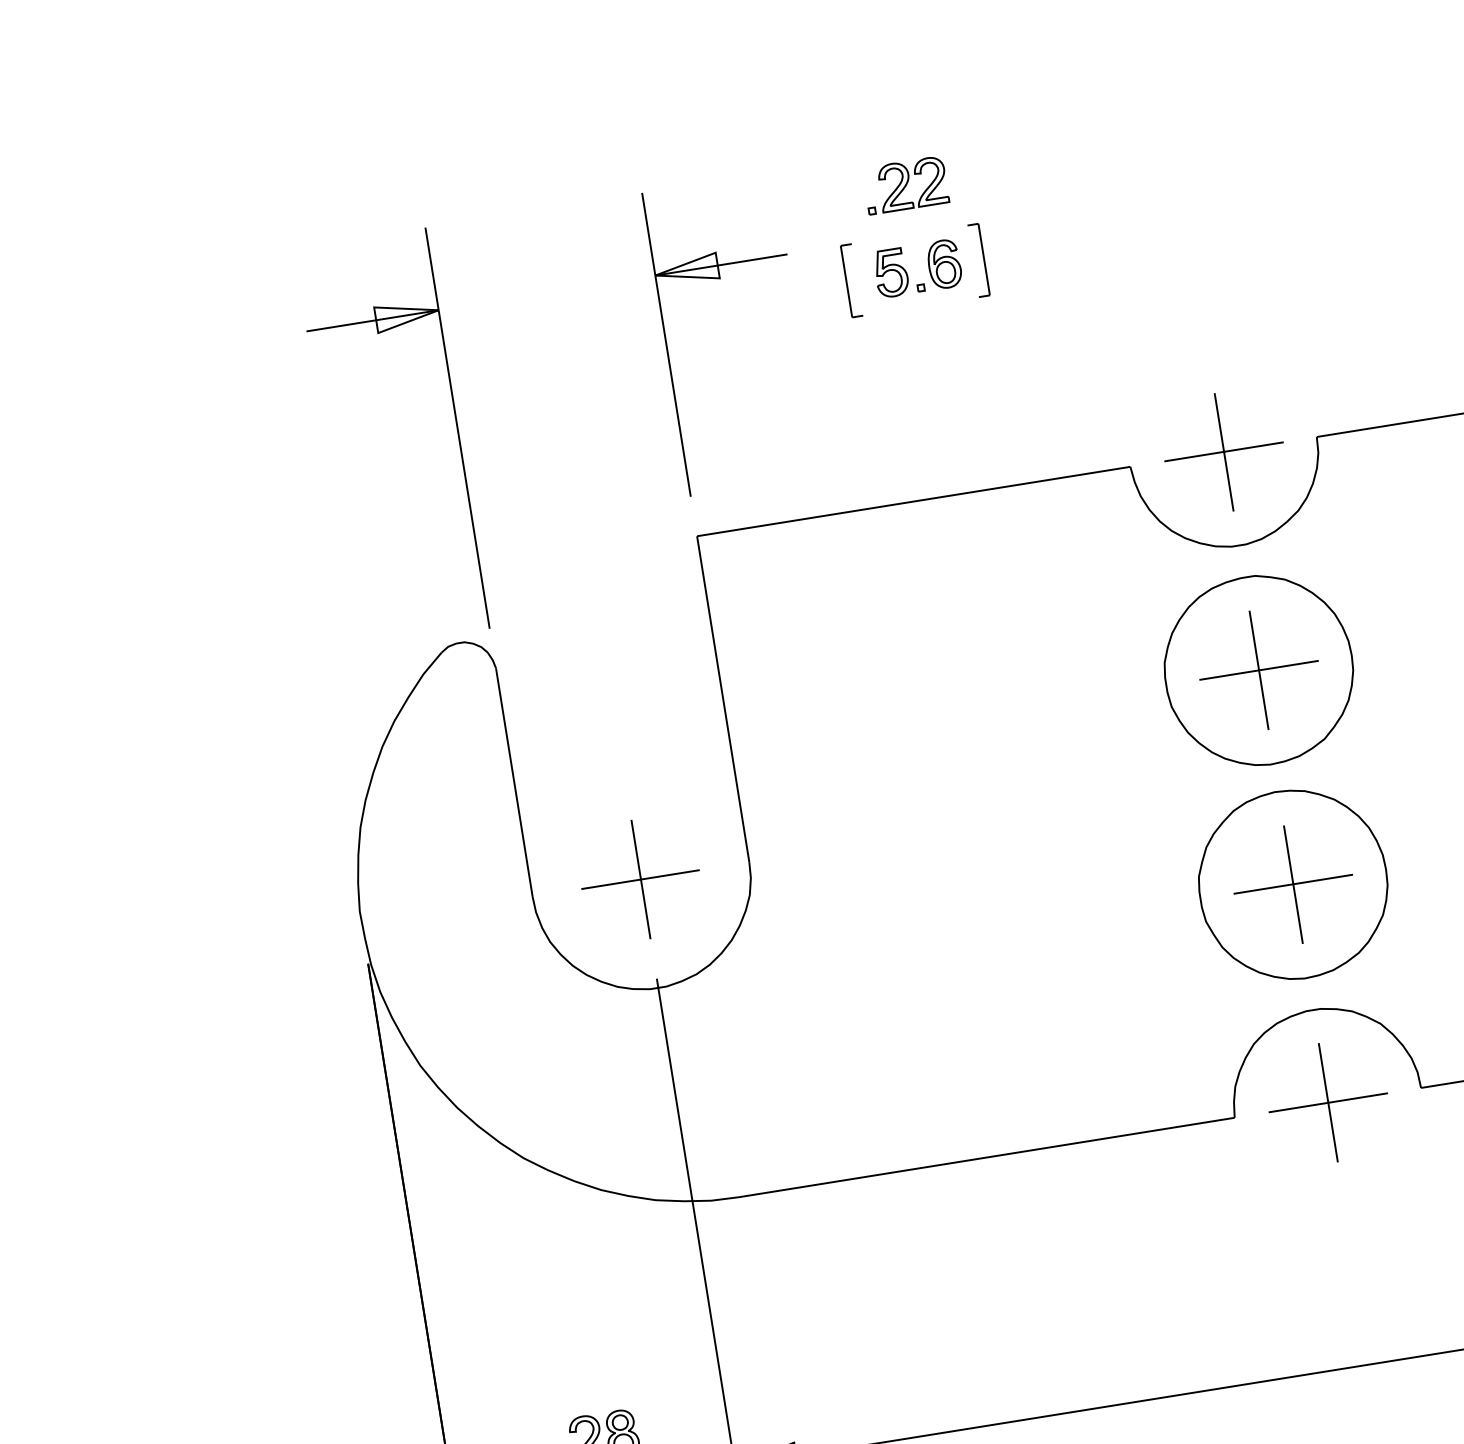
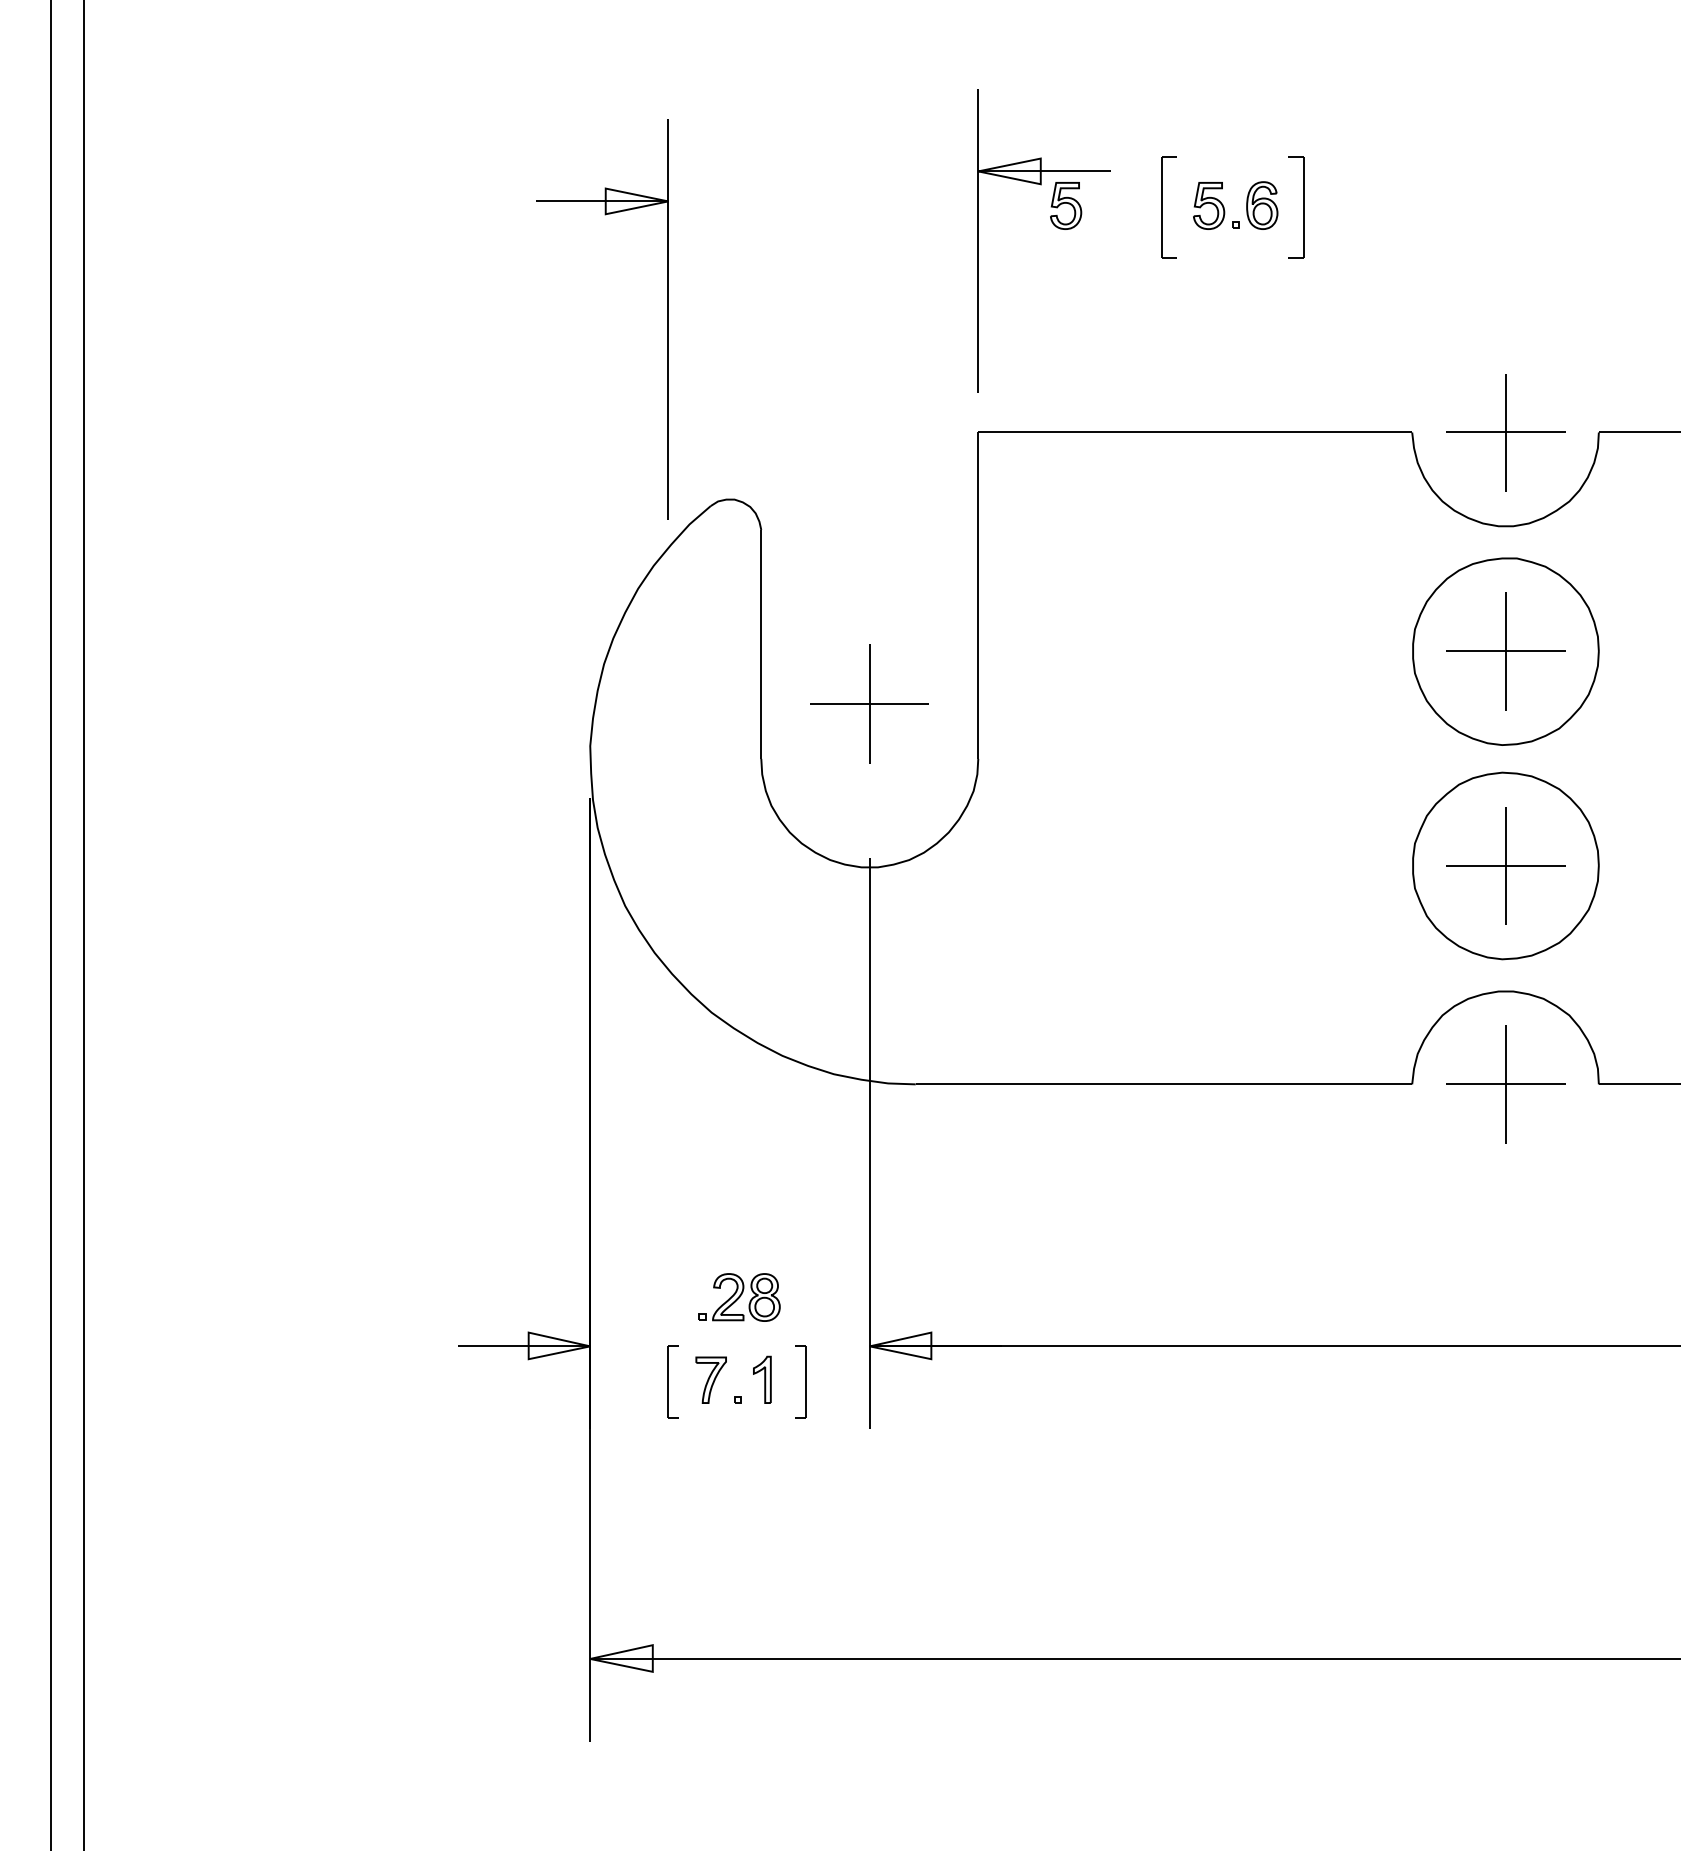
part: (905, 185) -> (1236, 122), removed
part: (978, 259) -> (1296, 206), size x1.4
part: (850, 280) -> (1168, 206), size x1.4
part: (748, 295) -> (1066, 205), added
part: (456, 428) -> (667, 319), moved
part: (640, 879) -> (869, 703), moved

